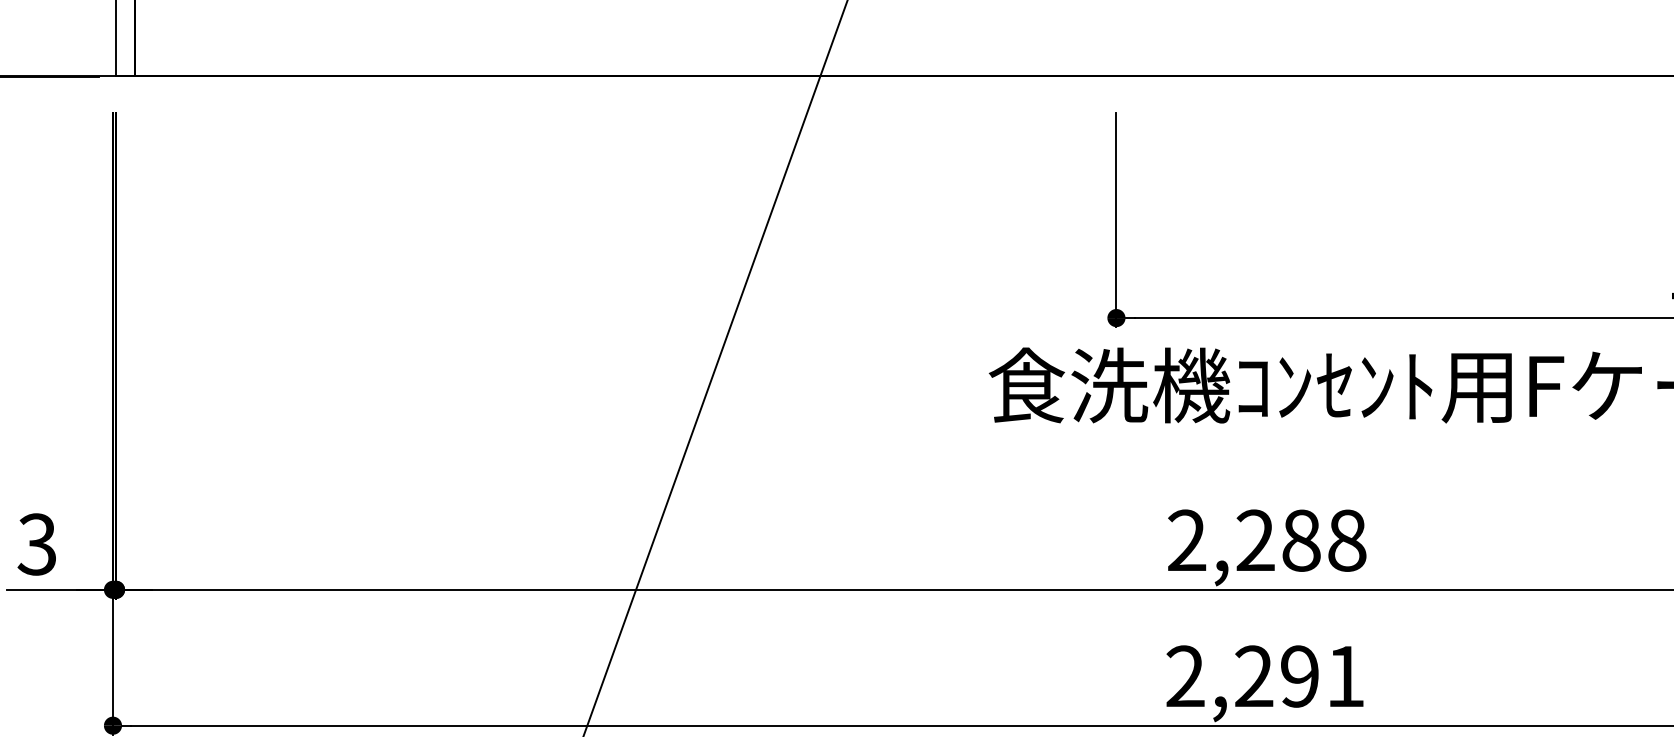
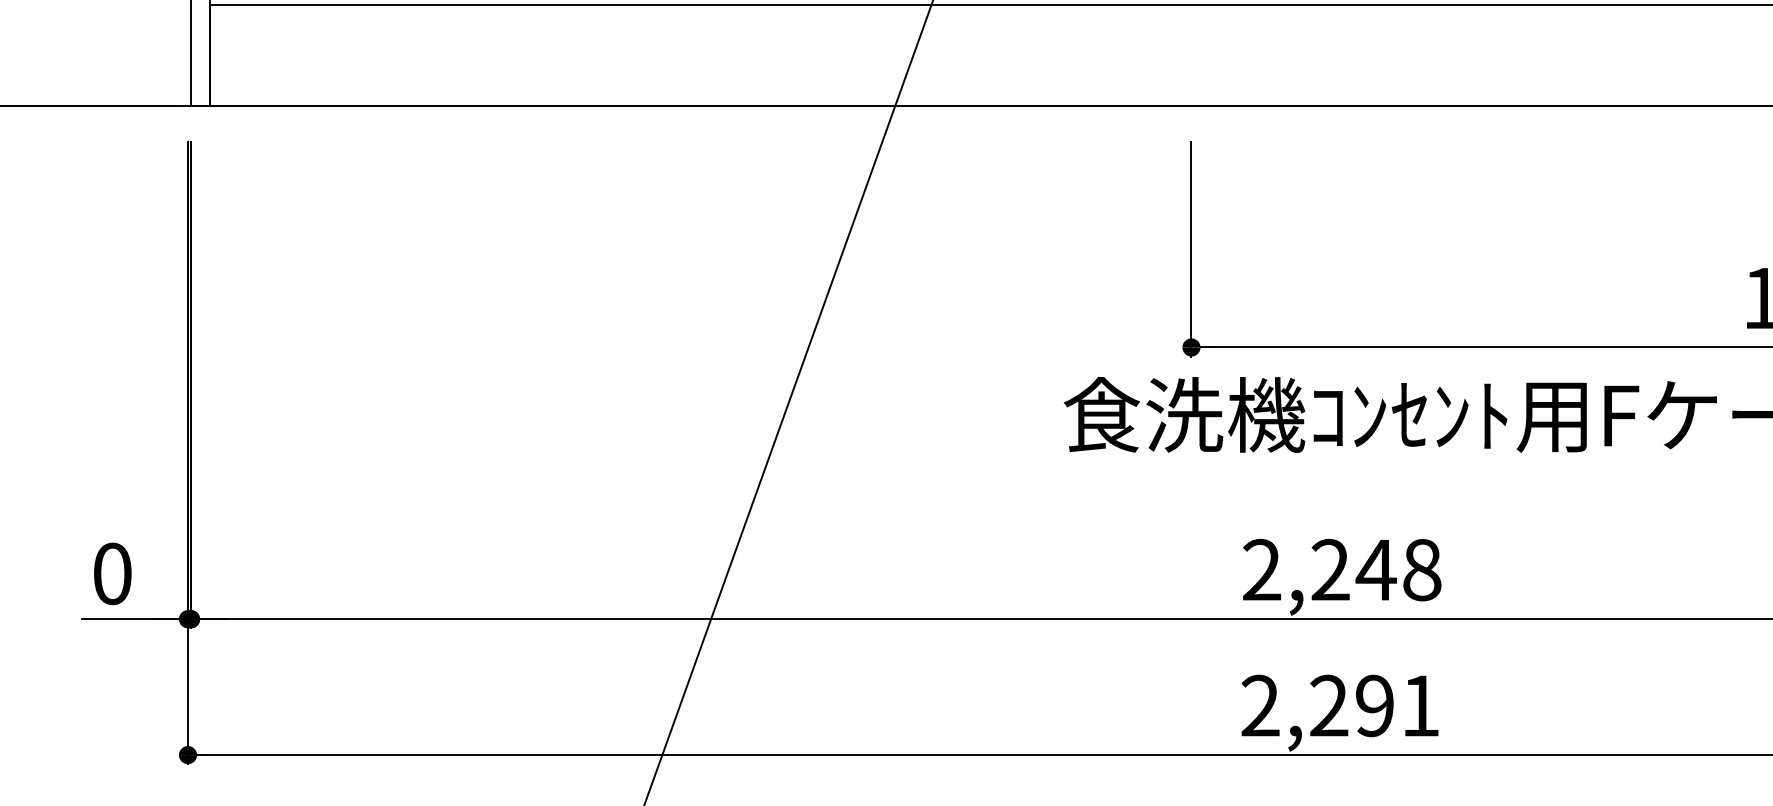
text: (1300, 541) -> (1375, 570), 2,288 -> 2,248
text: (36, 544) -> (111, 573), 3 -> 0

